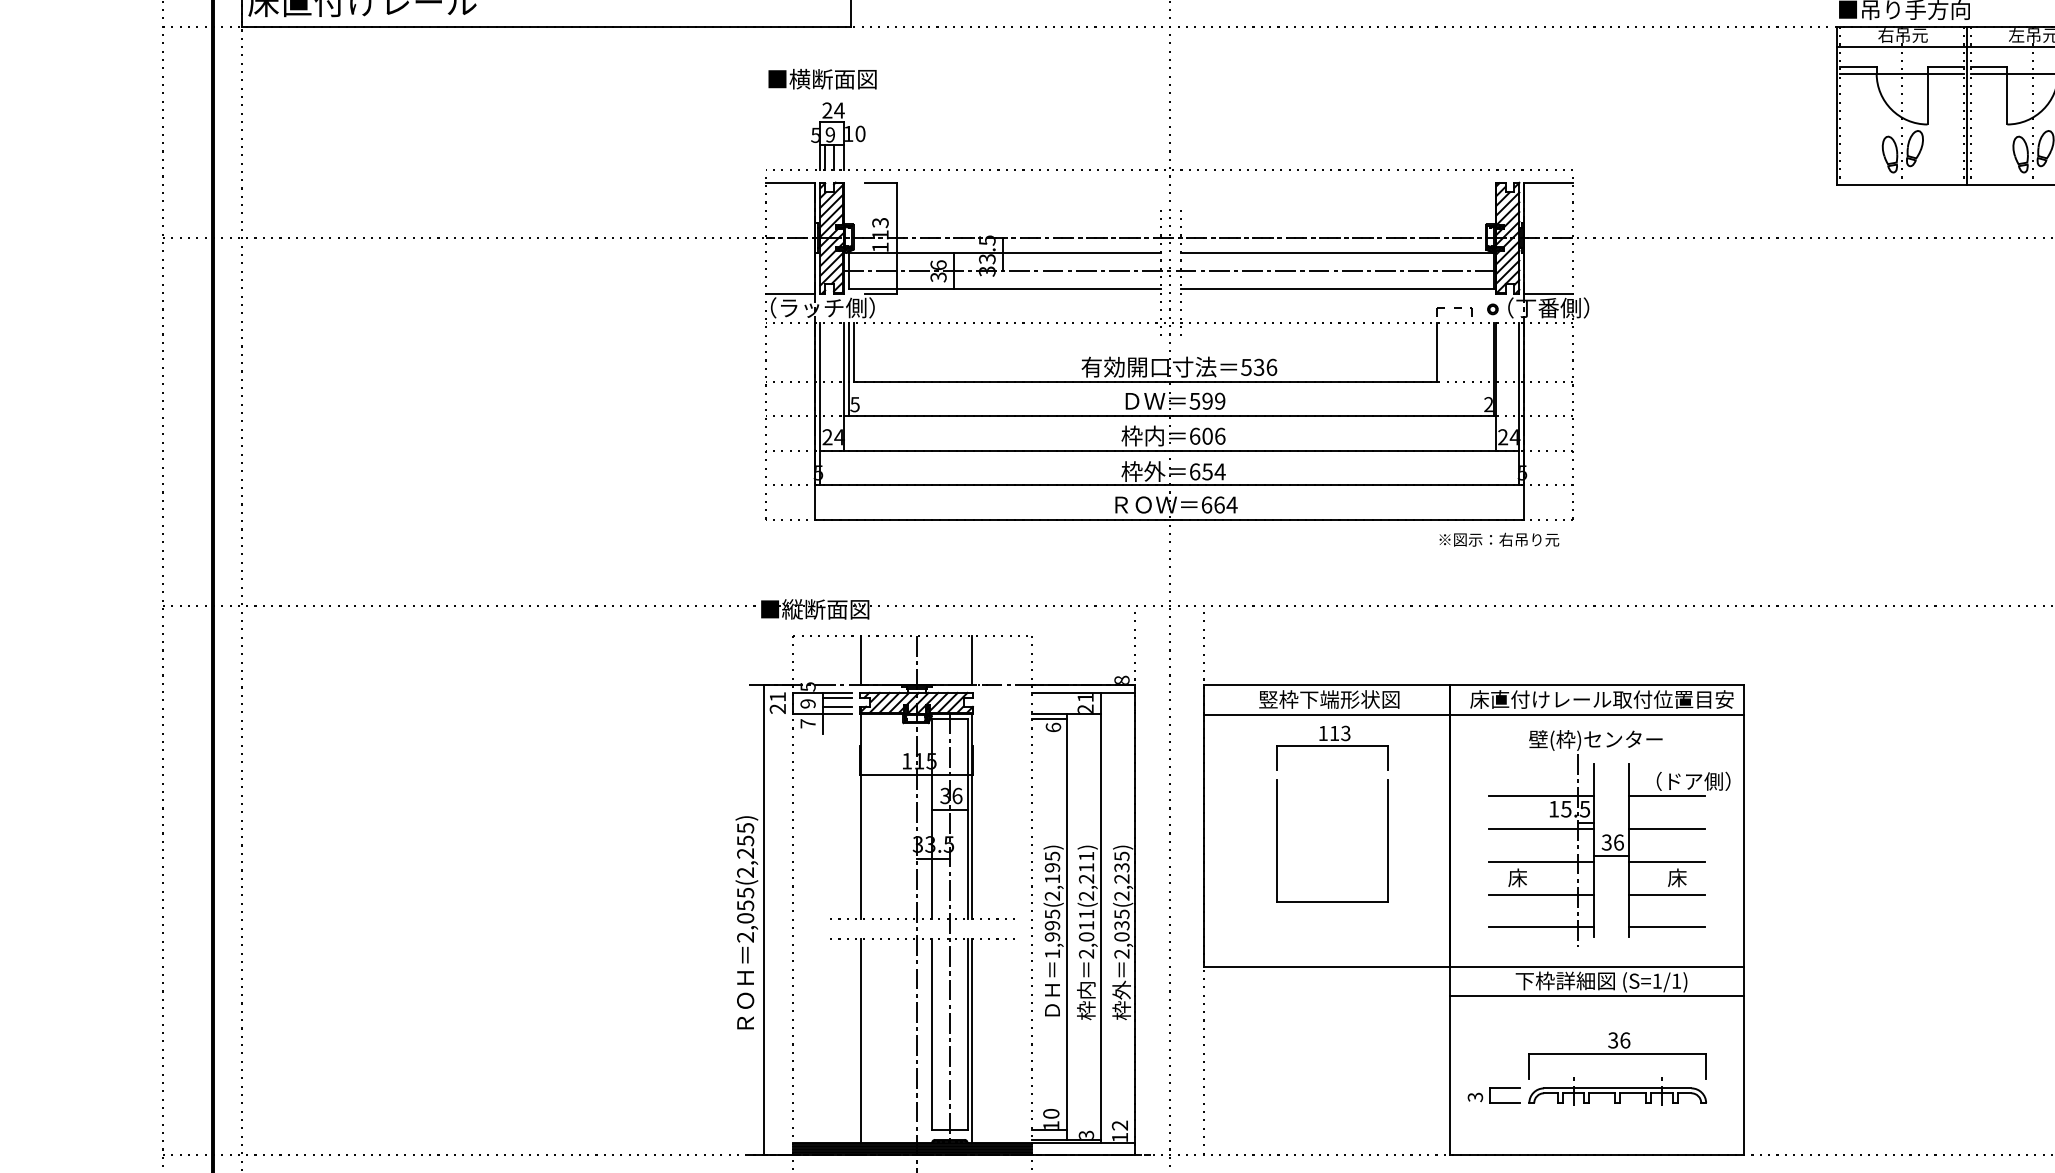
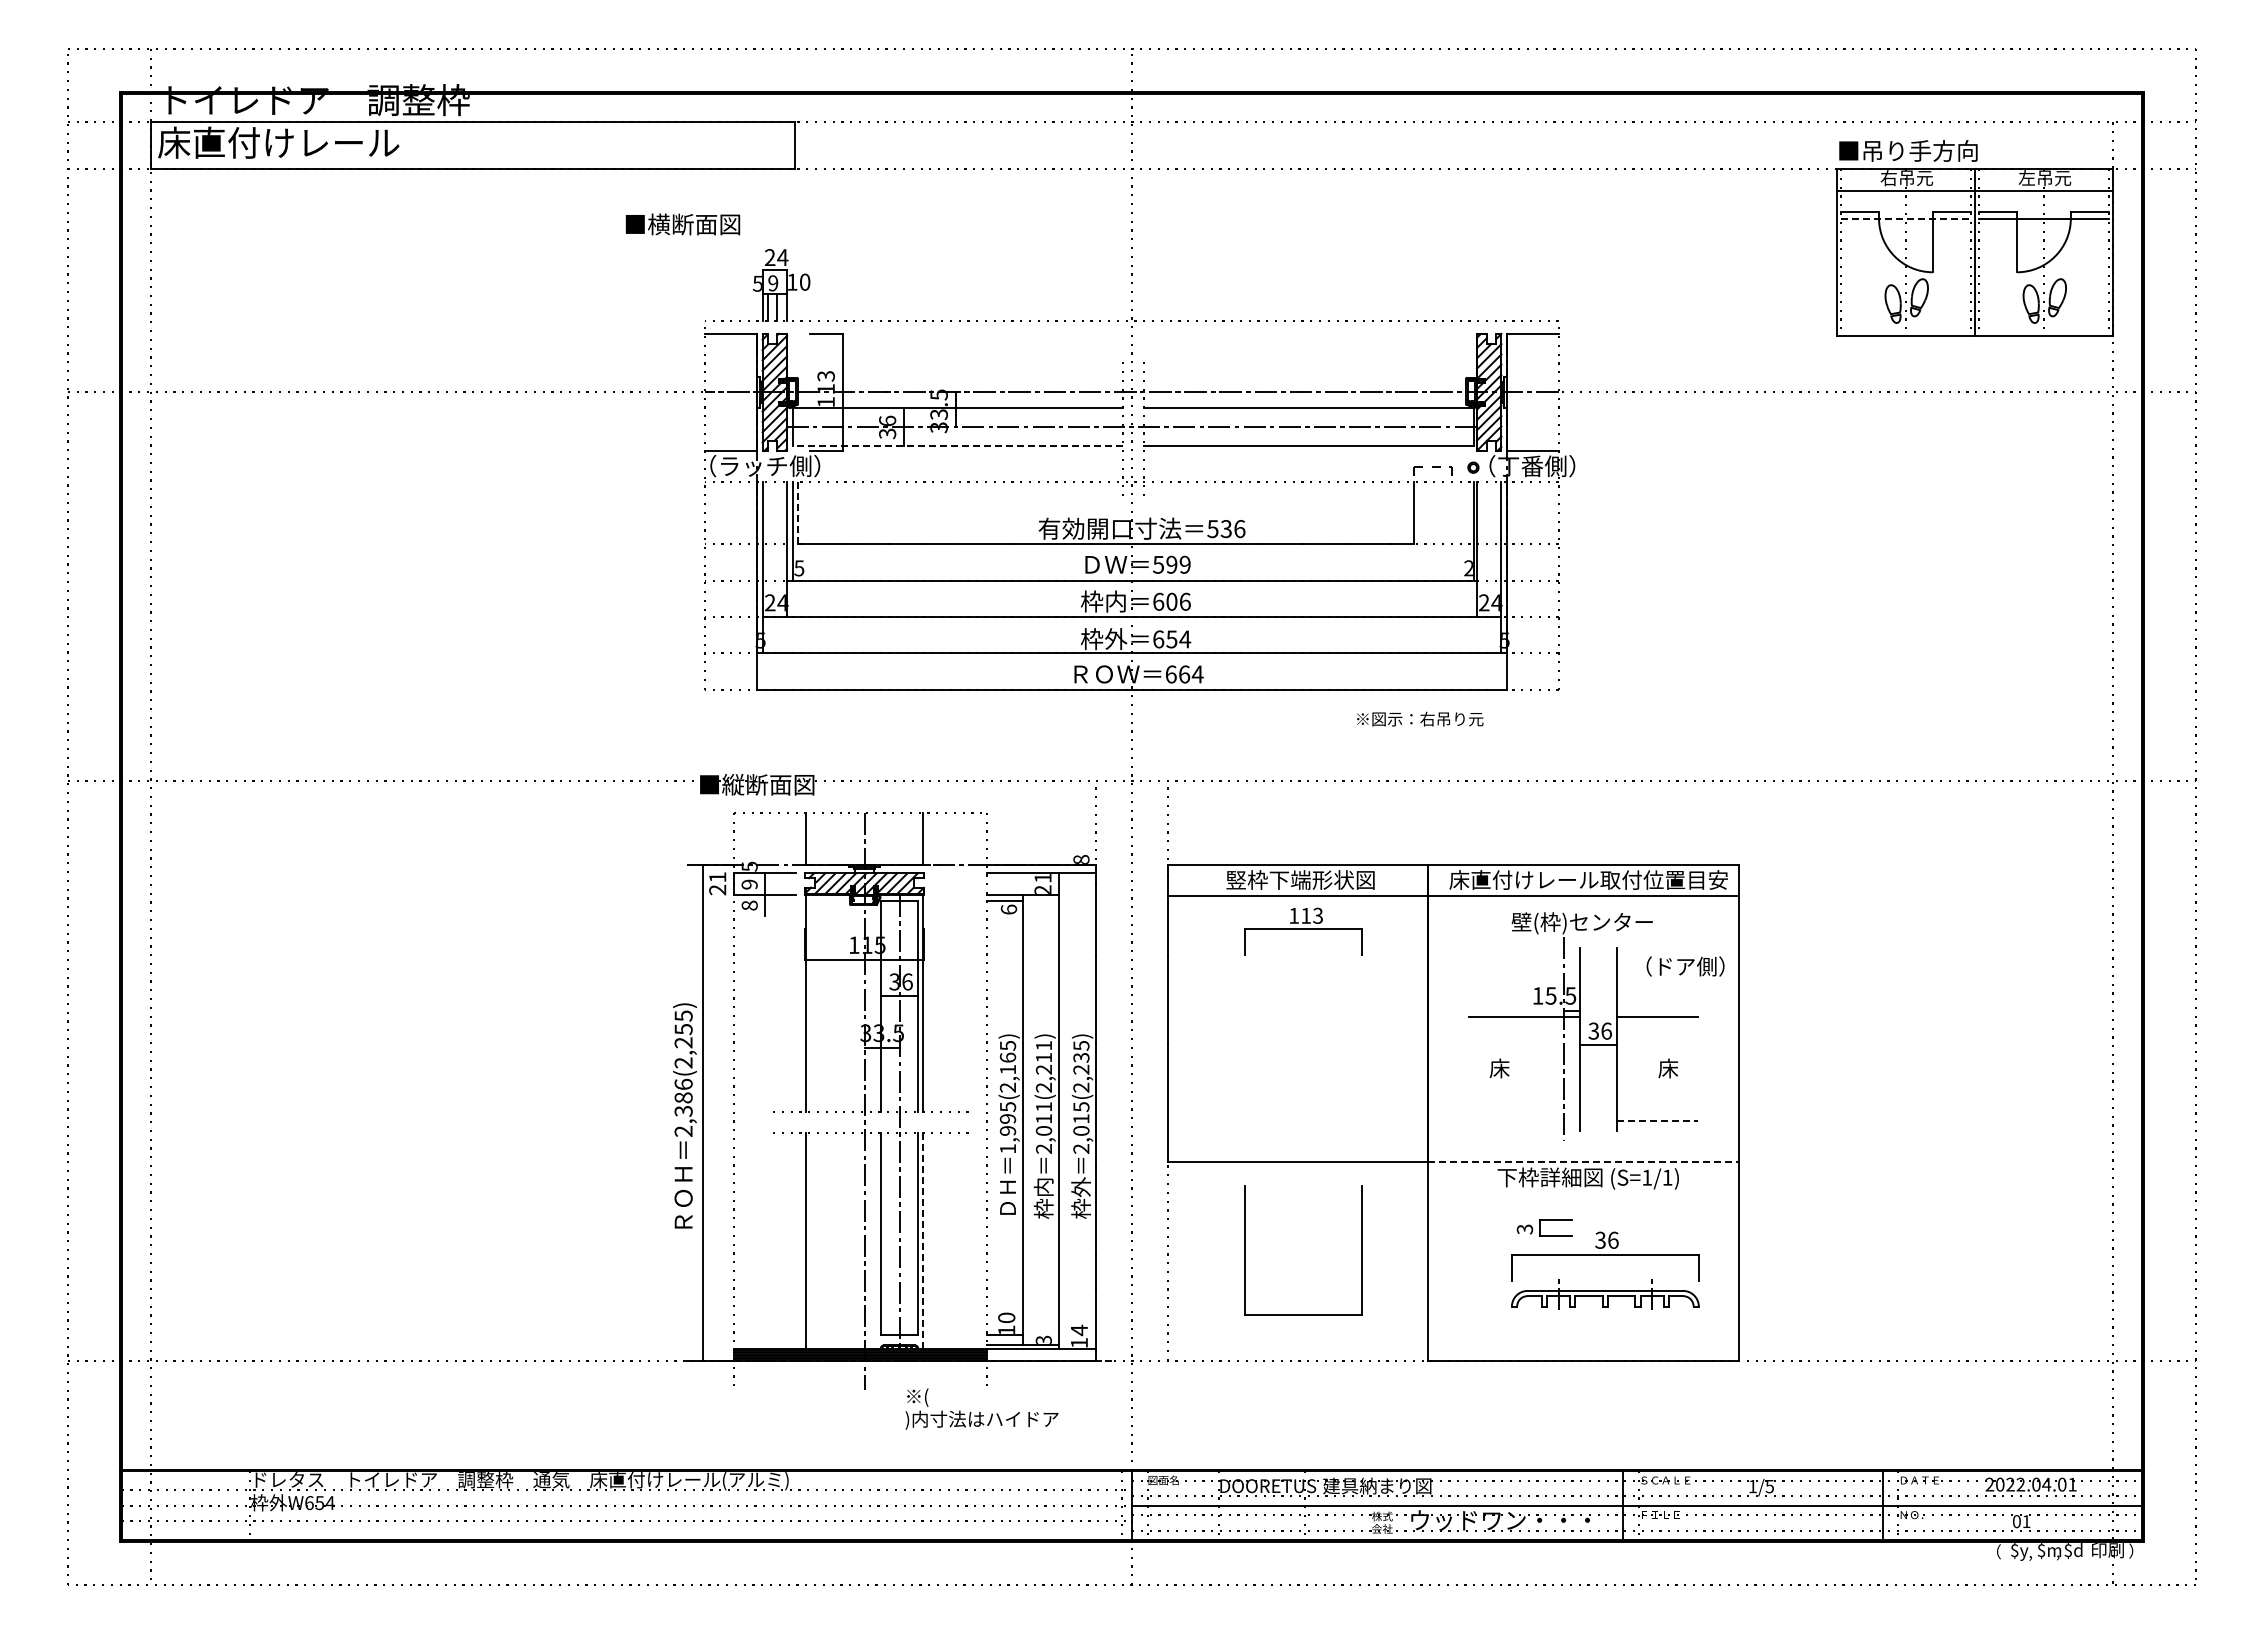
line: (1902, 73) -> (1906, 218), solid -> dashed
text: (822, 79) -> (682, 224), moved
line: (1004, 288) -> (957, 445), solid -> dashed
line: (853, 351) -> (797, 512), solid -> dashed
text: (1499, 539) -> (1420, 718), moved
line: (837, 698) -> (780, 878), removed
line: (837, 706) -> (780, 887), removed
text: (807, 723) -> (749, 905), 7 -> 8
line: (1541, 796) -> (1524, 982), removed
line: (1667, 796) -> (1657, 982), removed
part: (1277, 840) -> (1245, 1250), moved
line: (1541, 861) -> (1524, 1051), removed
line: (1667, 861) -> (1657, 1051), removed
text: (1052, 867) -> (1007, 1057), 1,995(2,195) -> 1,995(2,165)
line: (1541, 894) -> (1524, 1086), removed
line: (1667, 894) -> (1657, 1086), removed
text: (745, 905) -> (683, 1097), 2,055(2,255) -> 2,386(2,255)
text: (1122, 926) -> (1081, 1119), 2,035(2,235) -> 2,015(2,235)
line: (1541, 927) -> (1524, 1120), removed
line: (1668, 927) -> (1658, 1120), solid -> dashed
line: (1597, 966) -> (1583, 1162), solid -> dashed
line: (1597, 996) -> (1583, 1193), removed
line: (972, 1040) -> (923, 1240), solid -> dashed
part: (1493, 1095) -> (1544, 1227), moved
text: (1119, 1125) -> (1078, 1330), 12 -> 14

